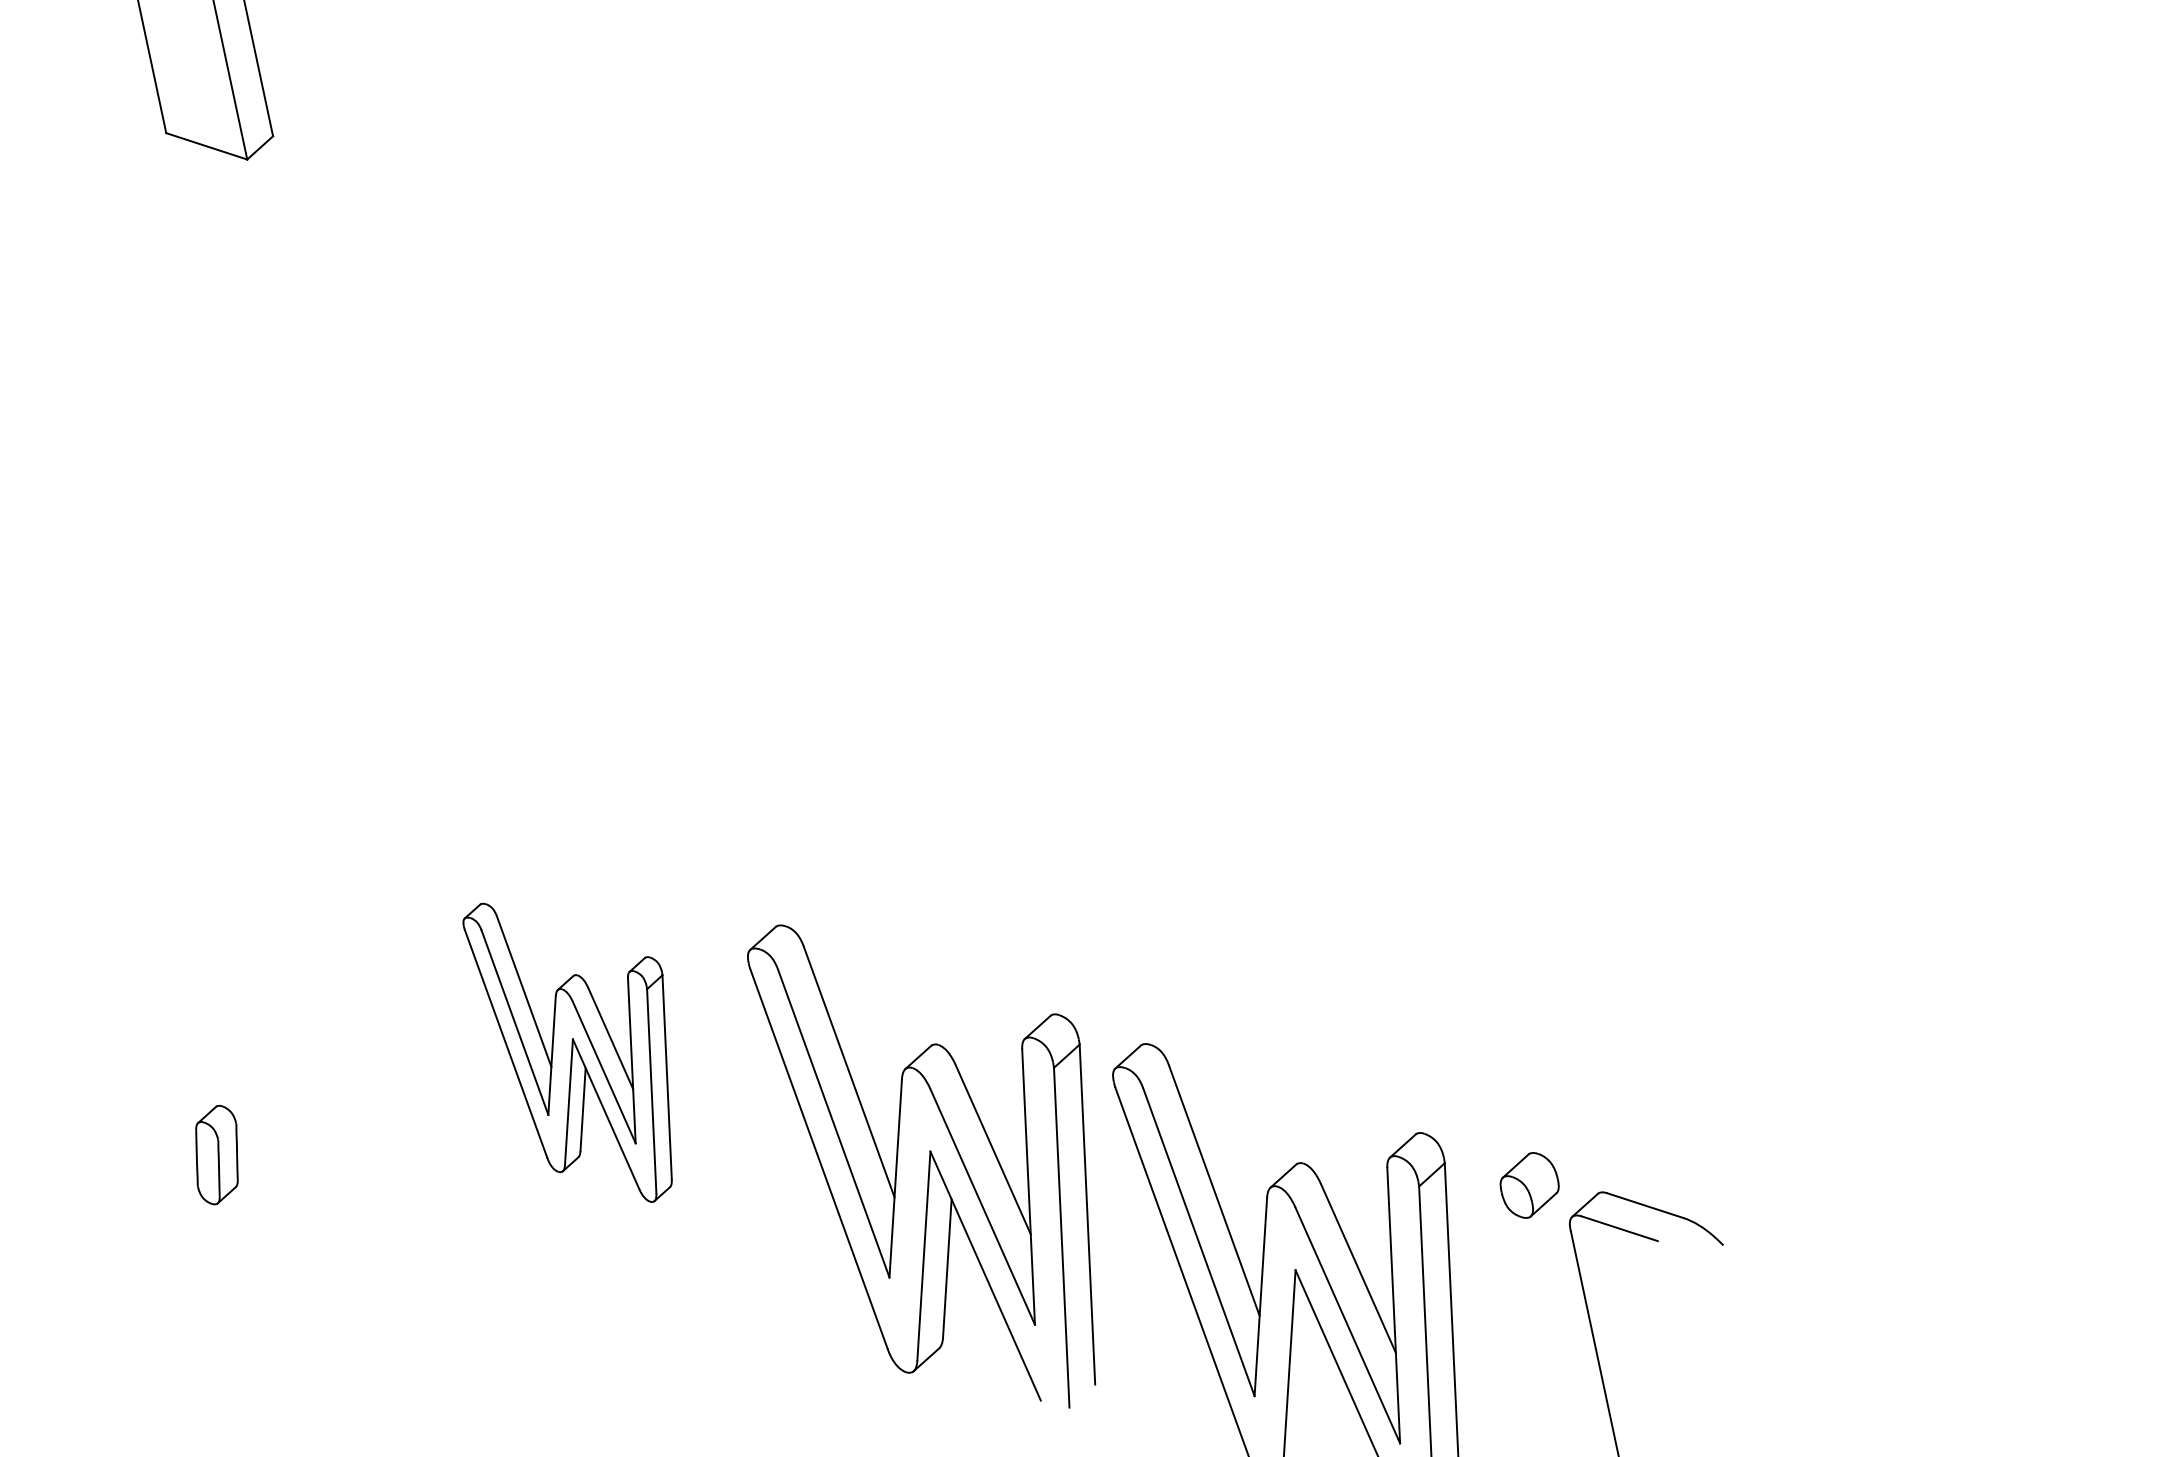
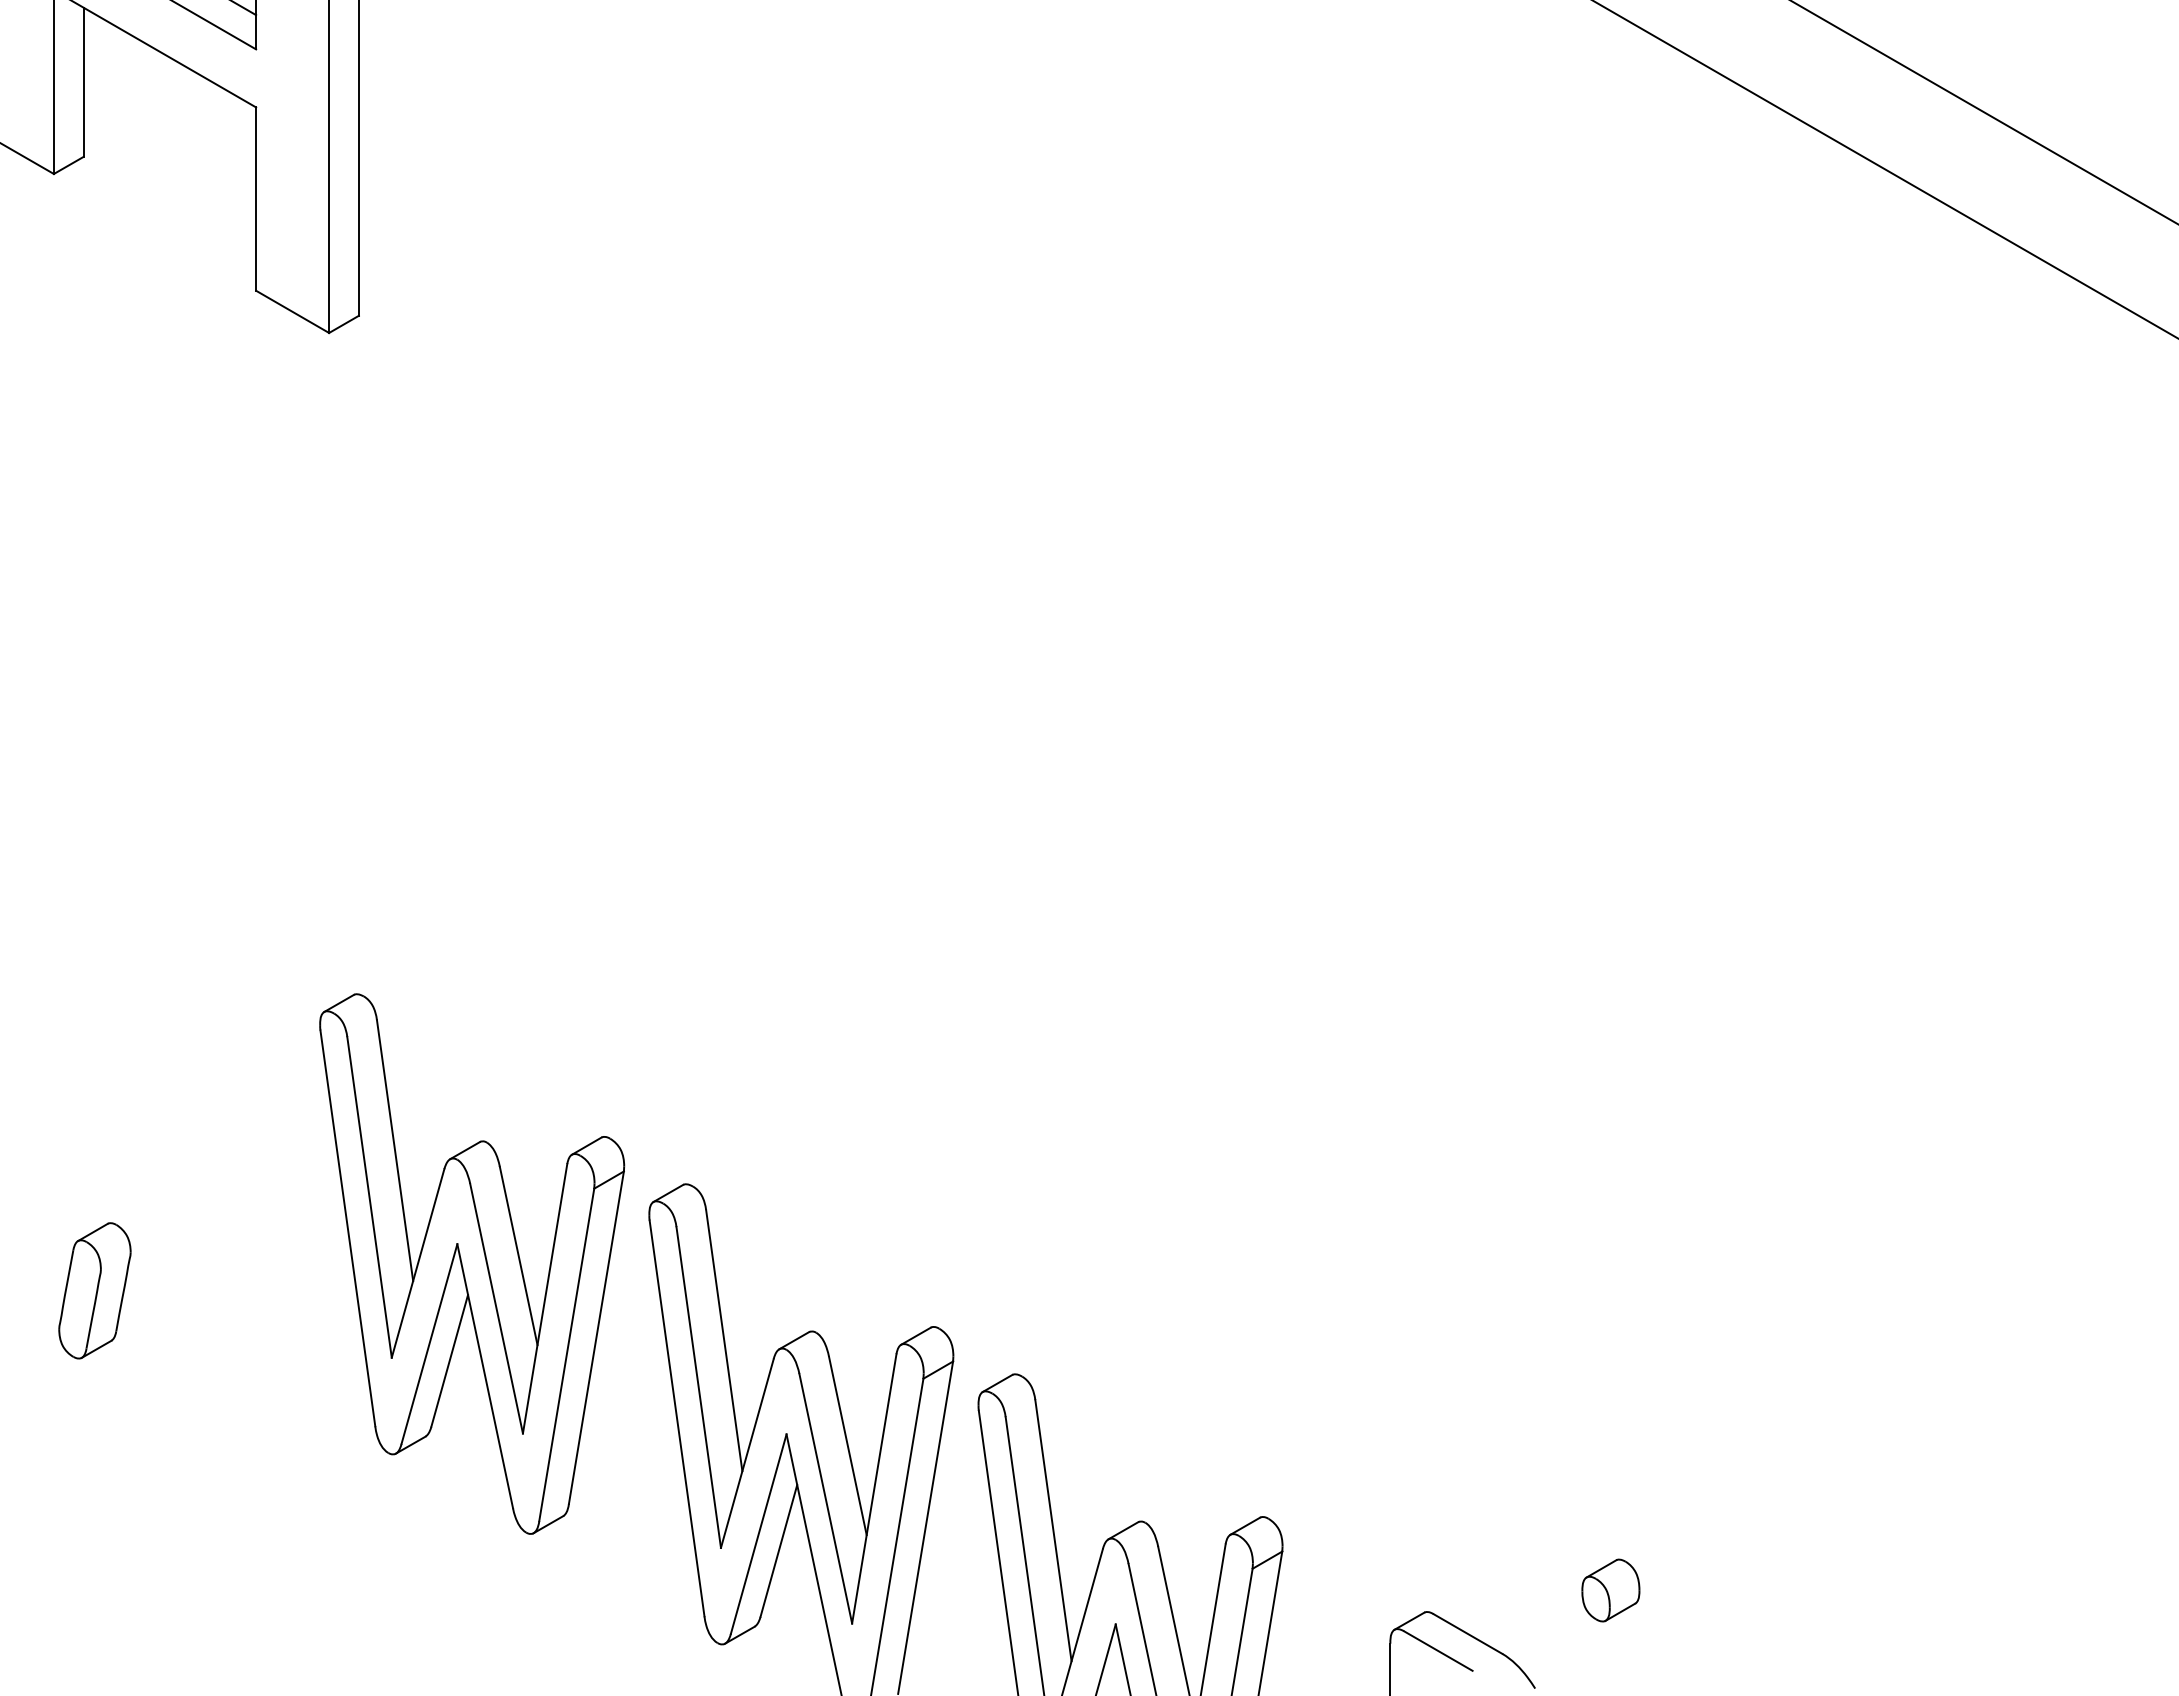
part: (584, 1048) -> (472, 1263), size x1.67
part: (216, 1154) -> (94, 1290), size x1.43
part: (1529, 1185) -> (1610, 1590), moved

